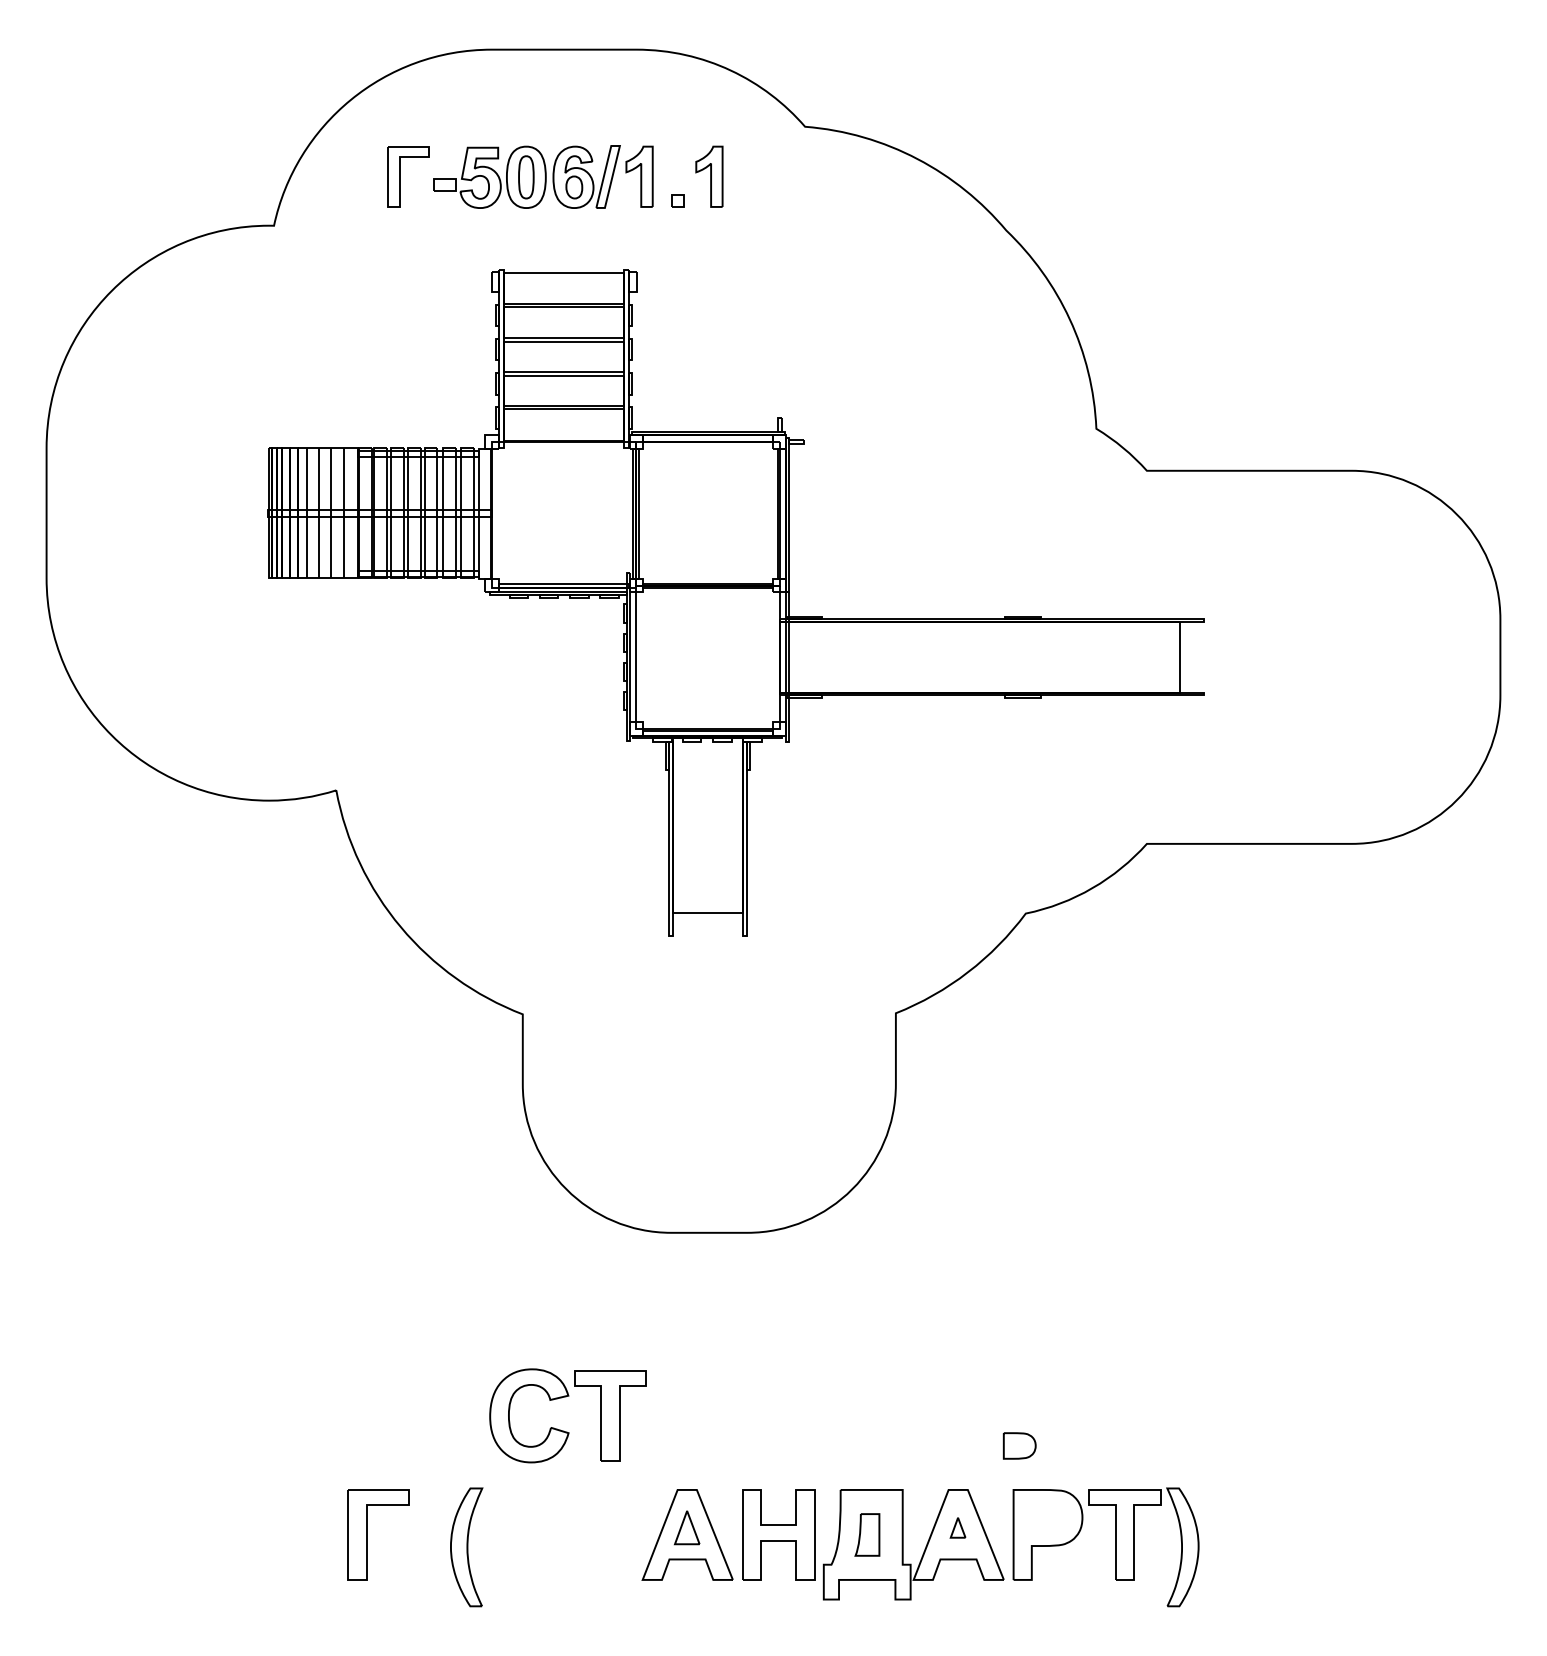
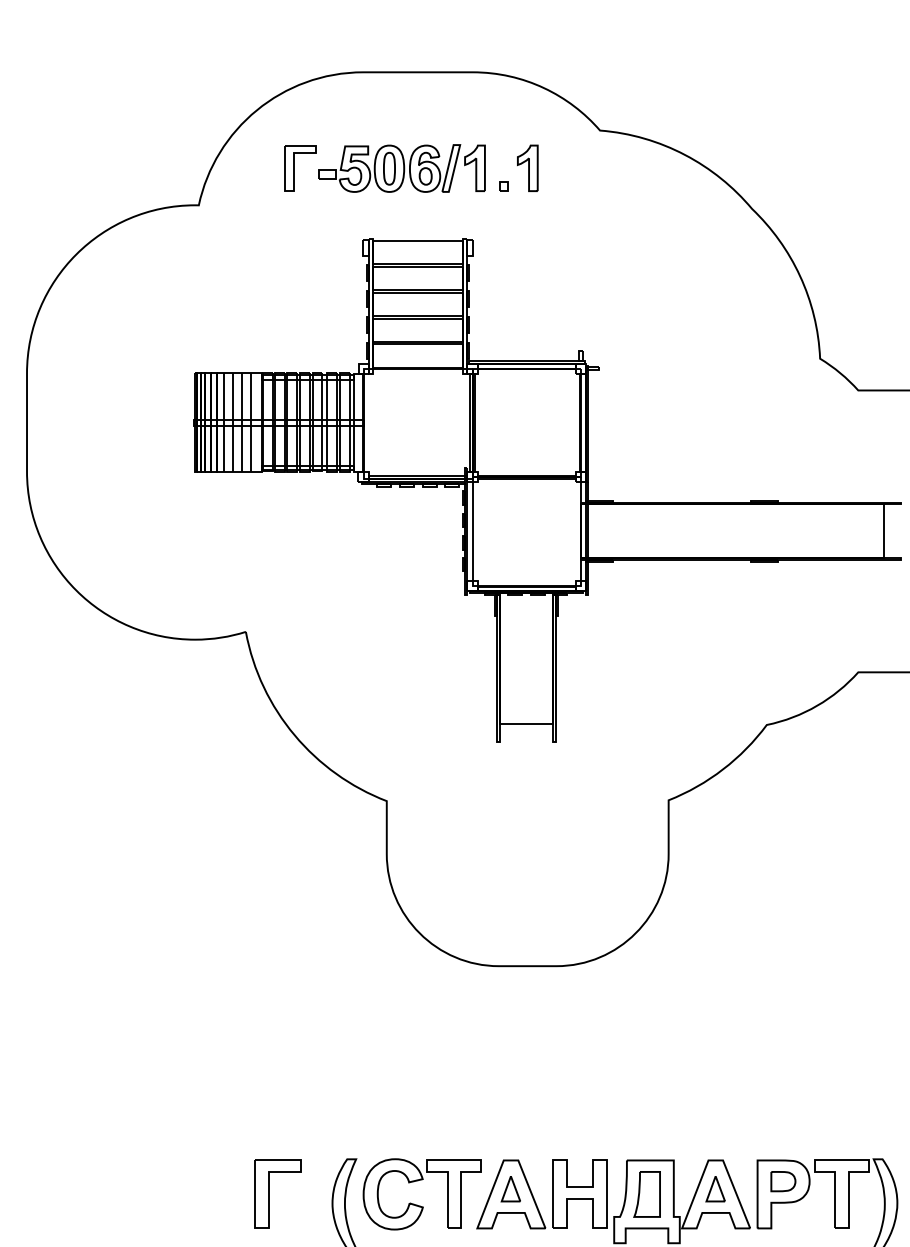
part: (563, 1430) -> (419, 1205), moved
part: (1019, 1445) -> (783, 1181), moved
part: (957, 1527) -> (715, 1188), size x1.67
part: (867, 1534) -> (647, 1194), size x1.43

